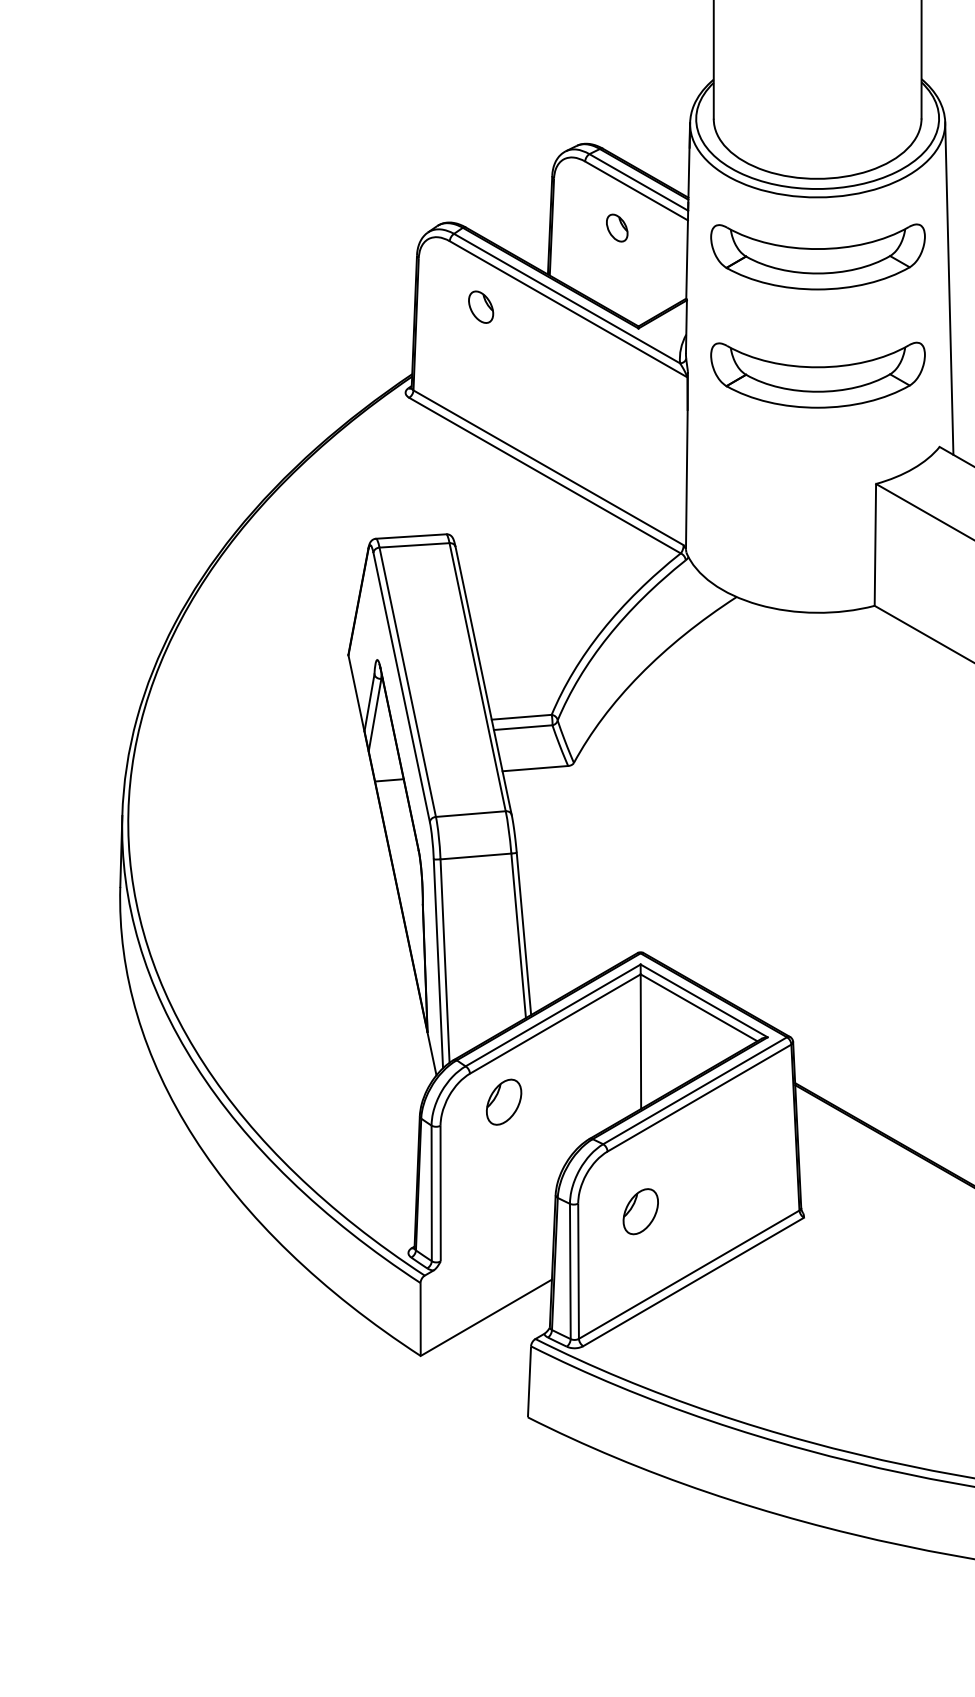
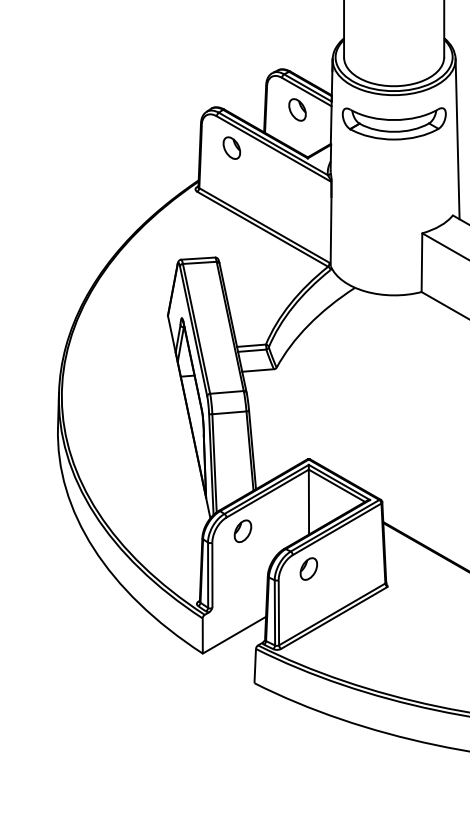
part: (617, 227) -> (297, 109), size x1.67
part: (480, 305) -> (231, 147), size x1.43
part: (816, 374) -> (393, 180), removed
part: (639, 1210) -> (308, 568), moved

